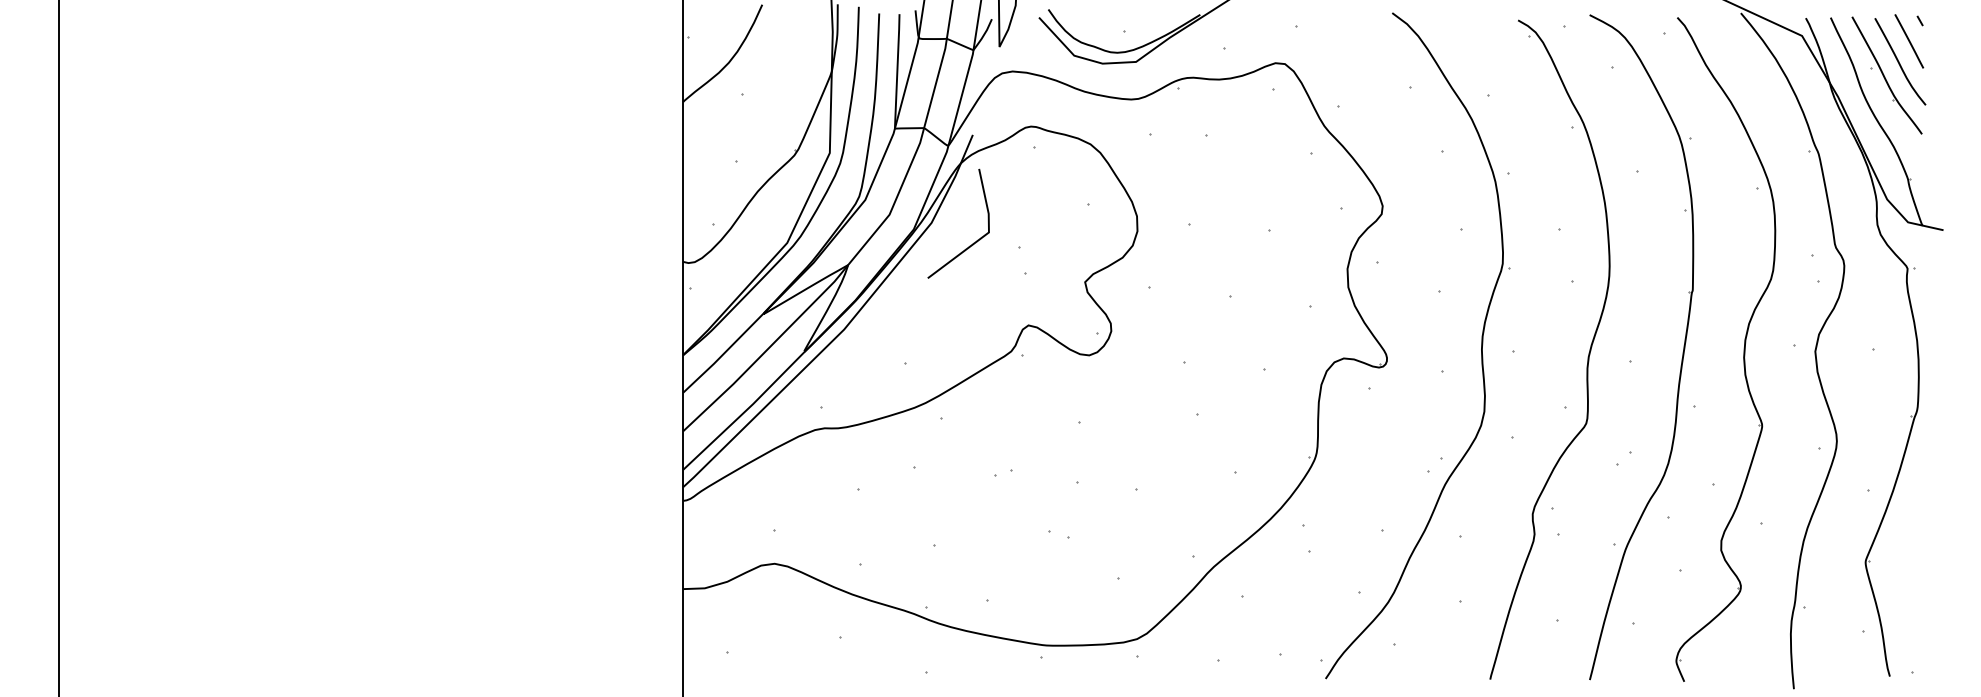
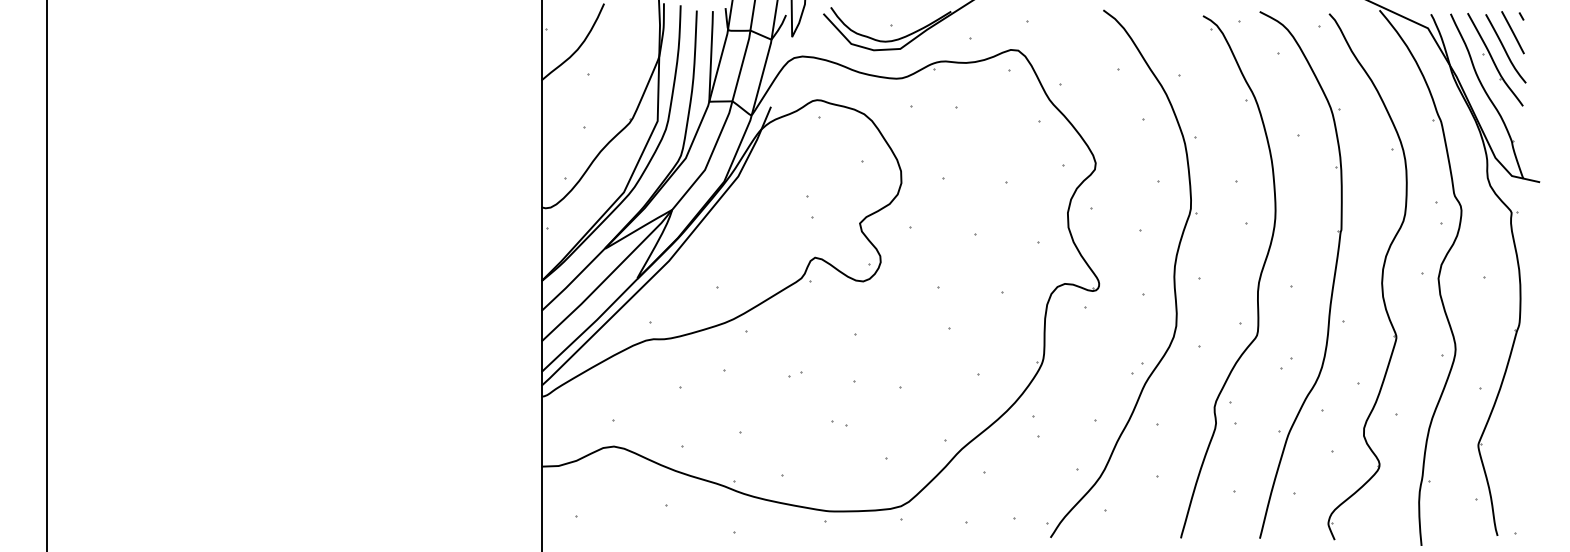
line: (972, 243) -> (770, 192), removed

